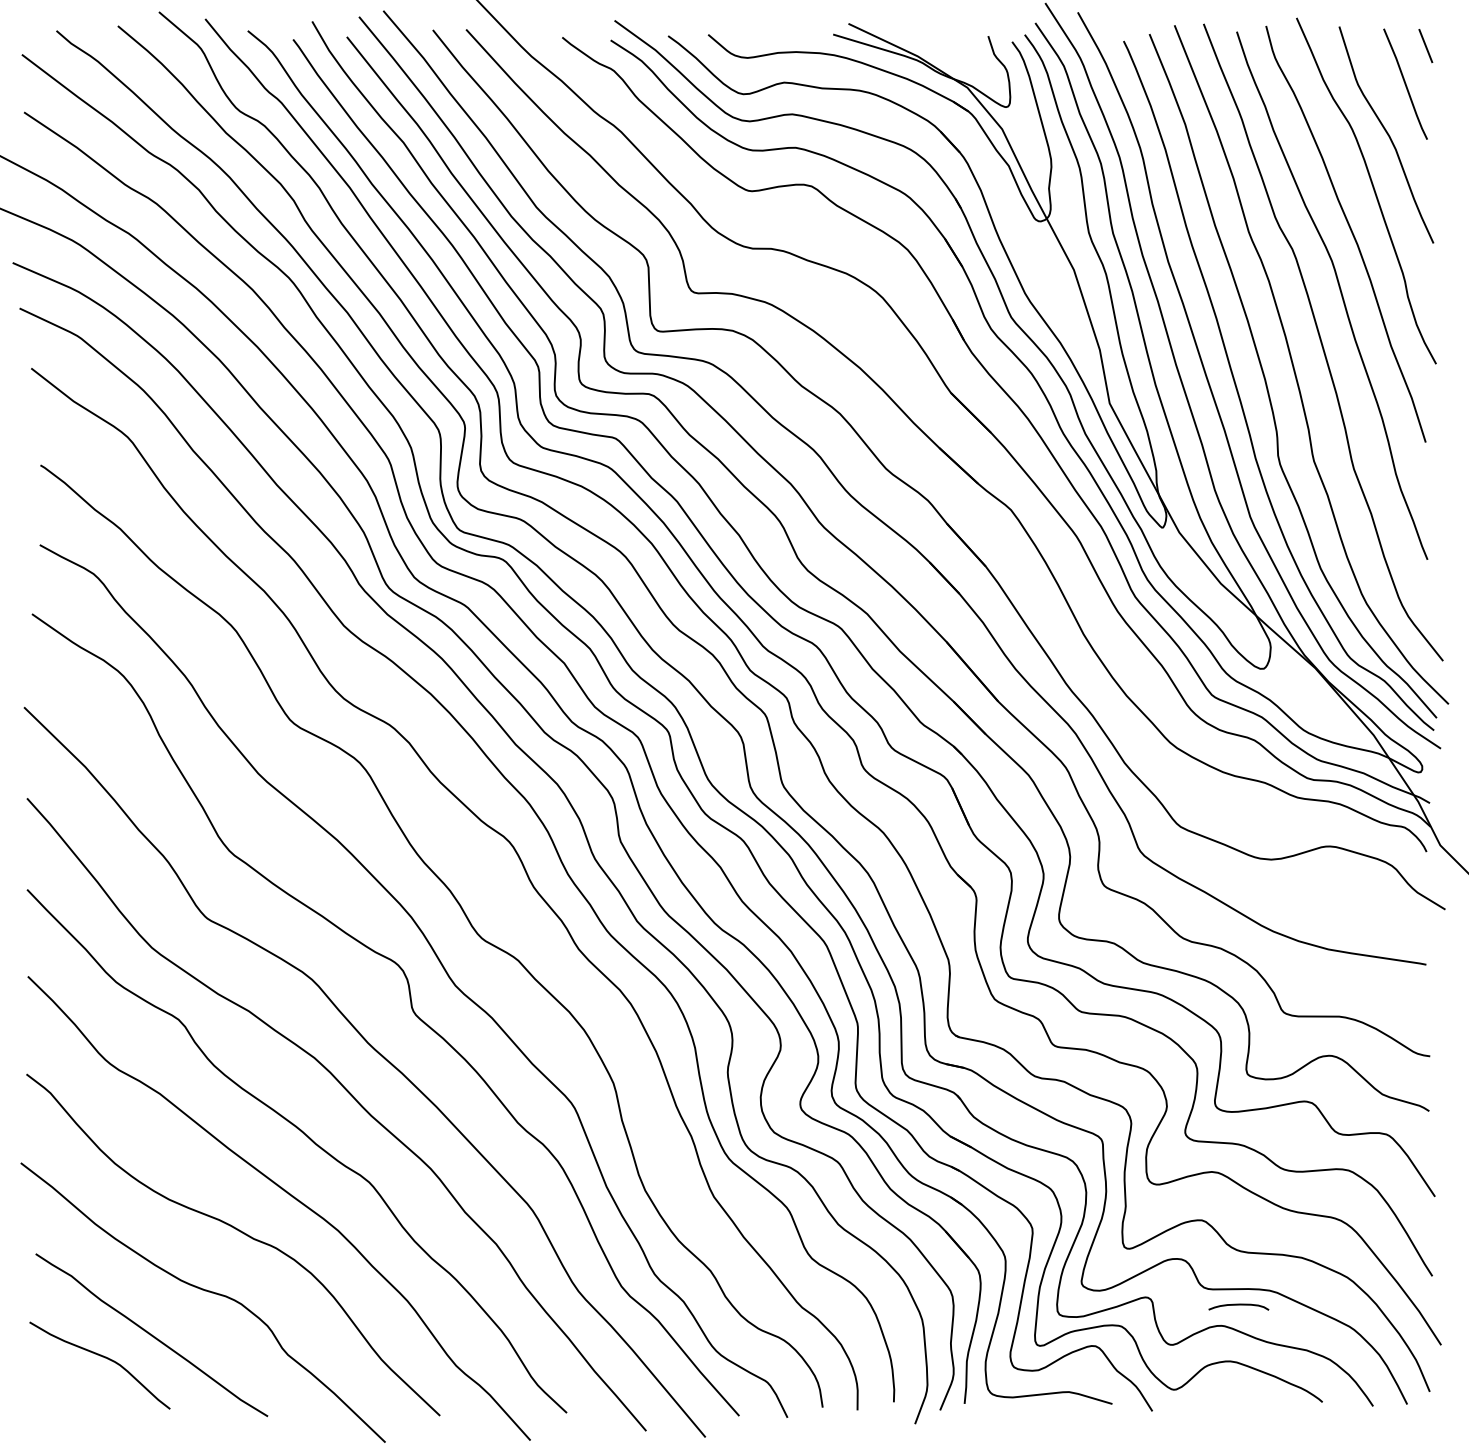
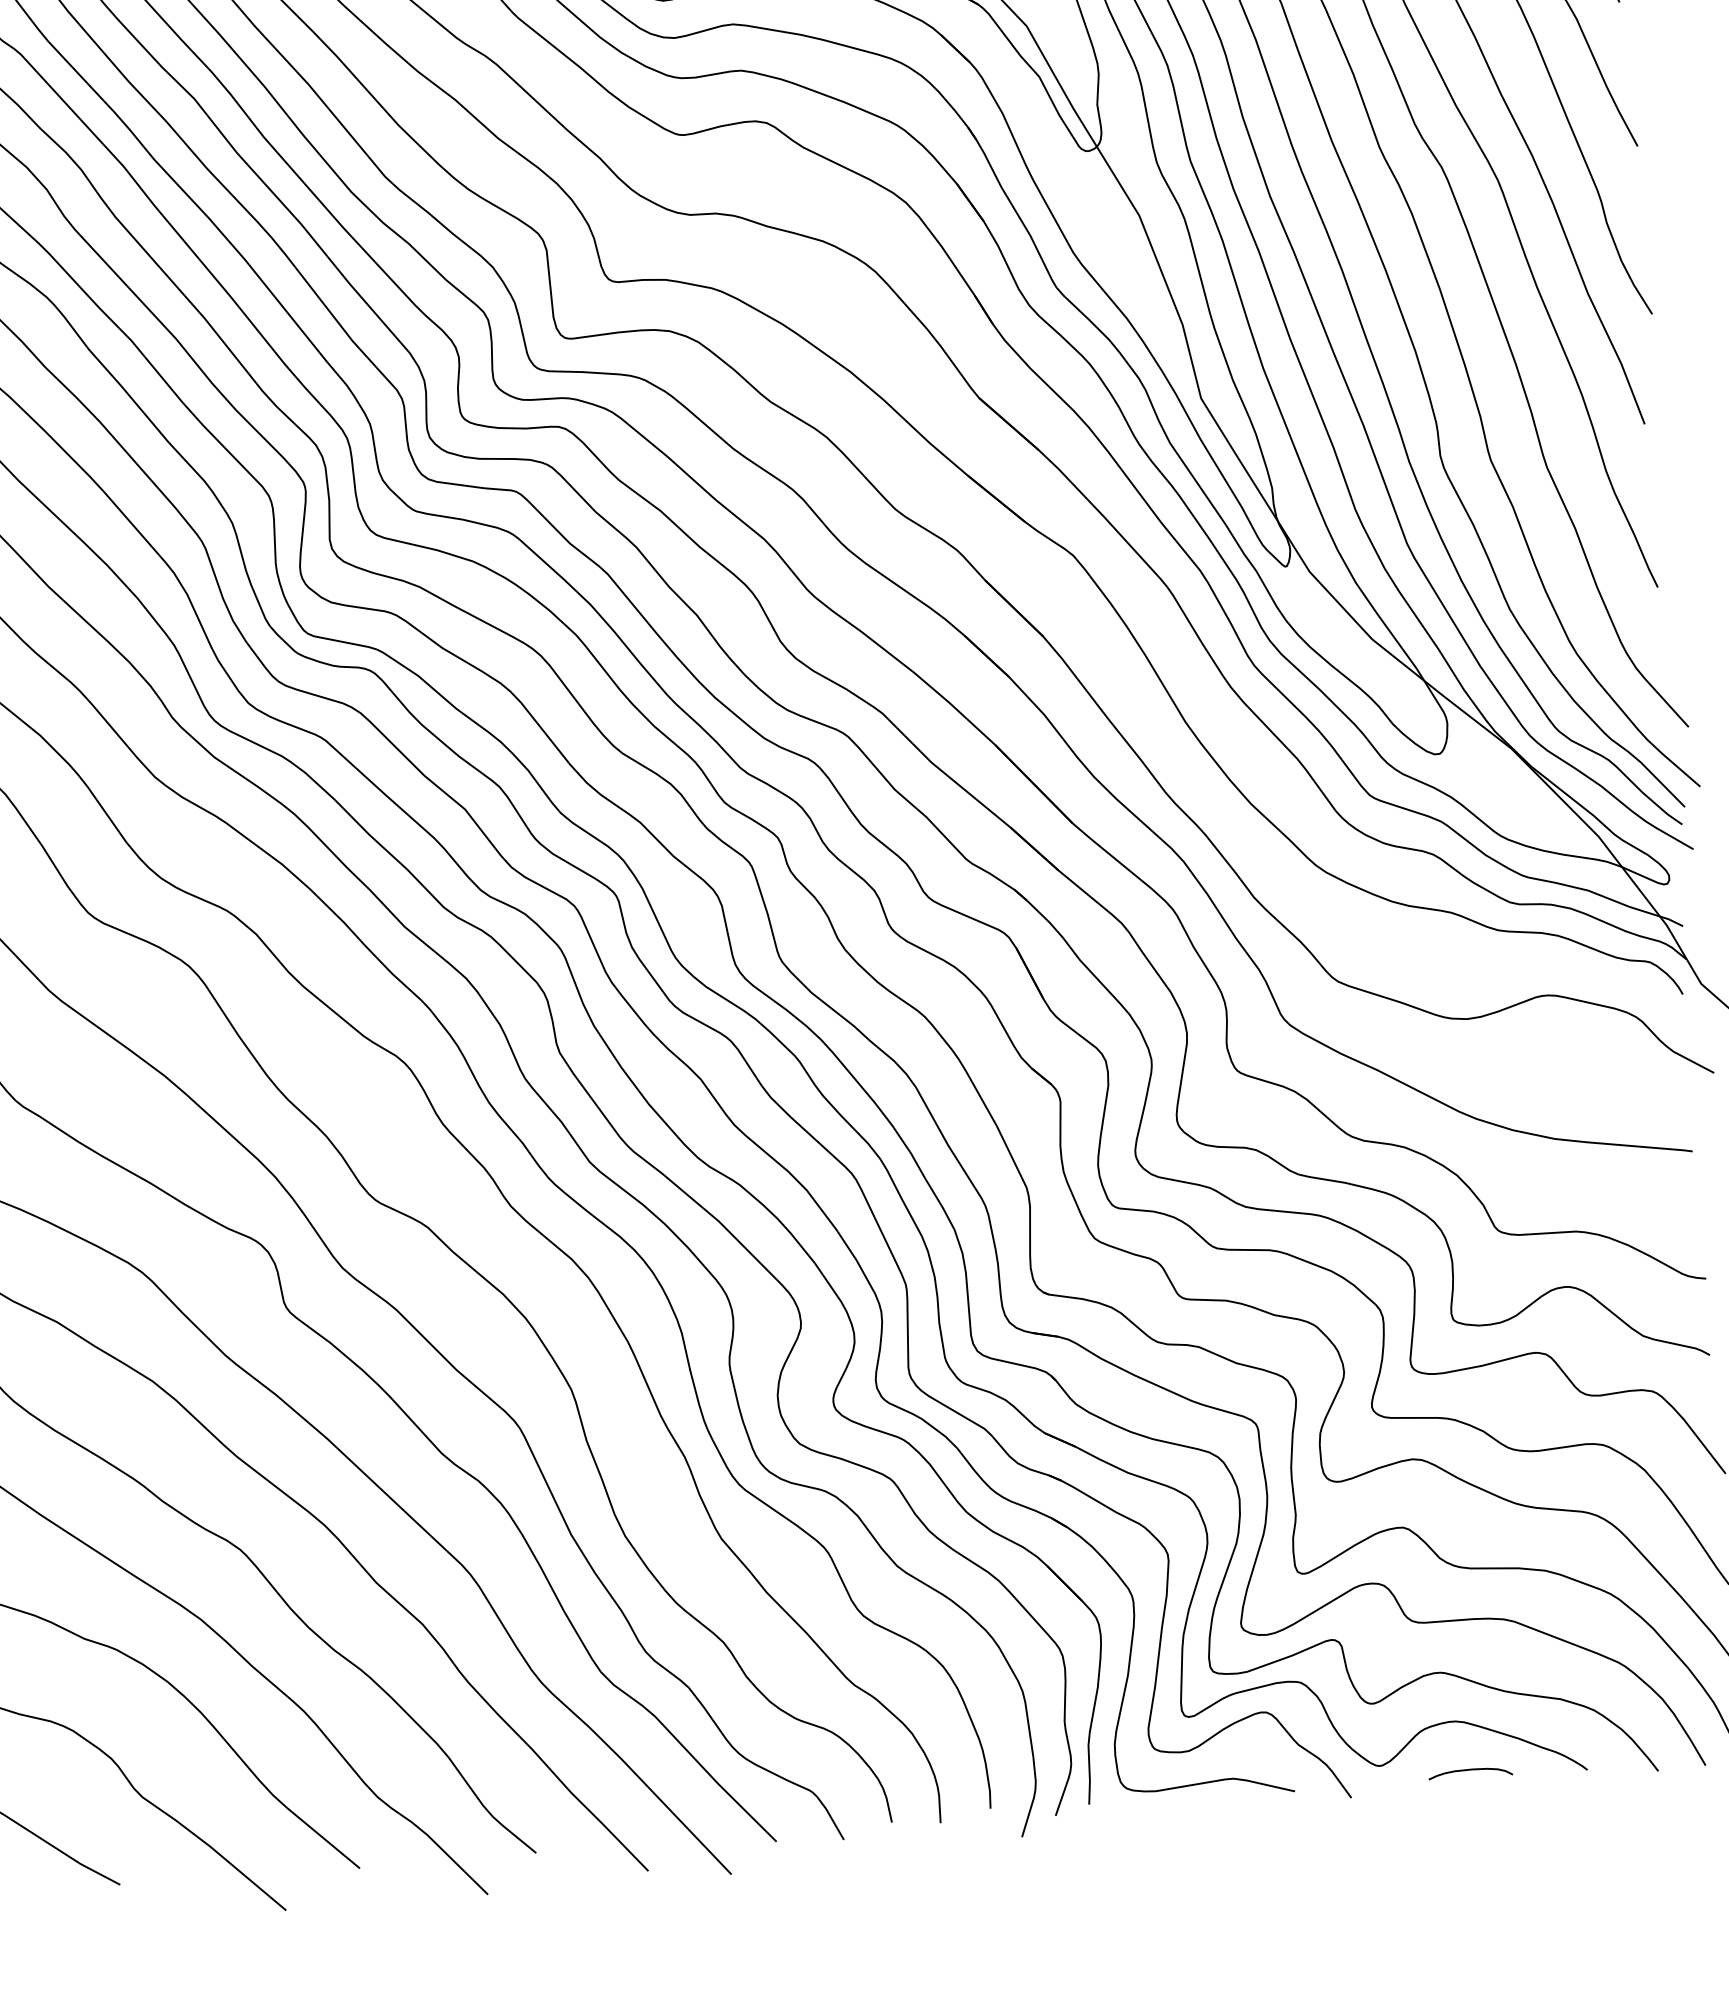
curve: (1238, 1305) -> (1469, 1770), moved

